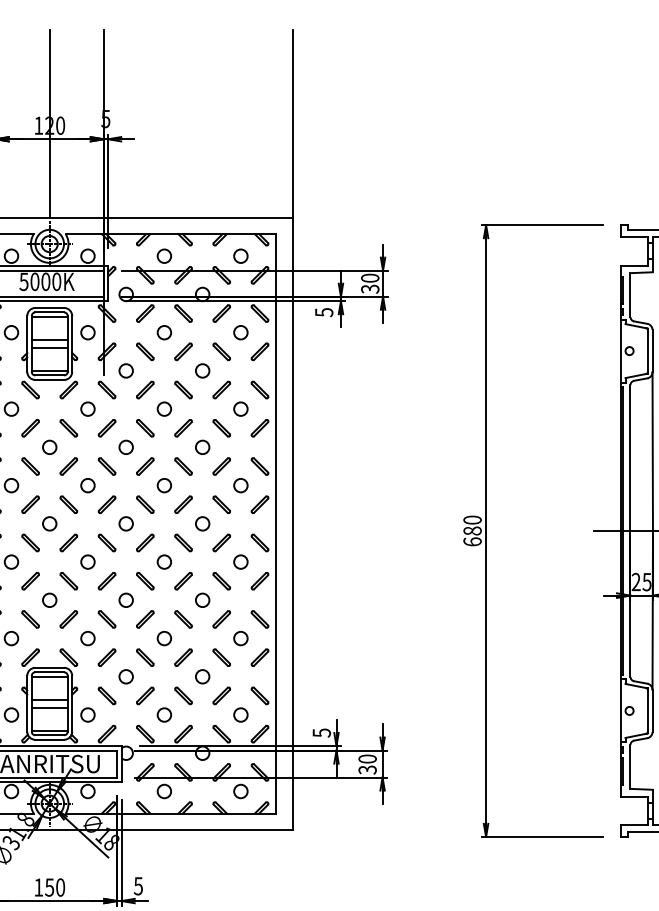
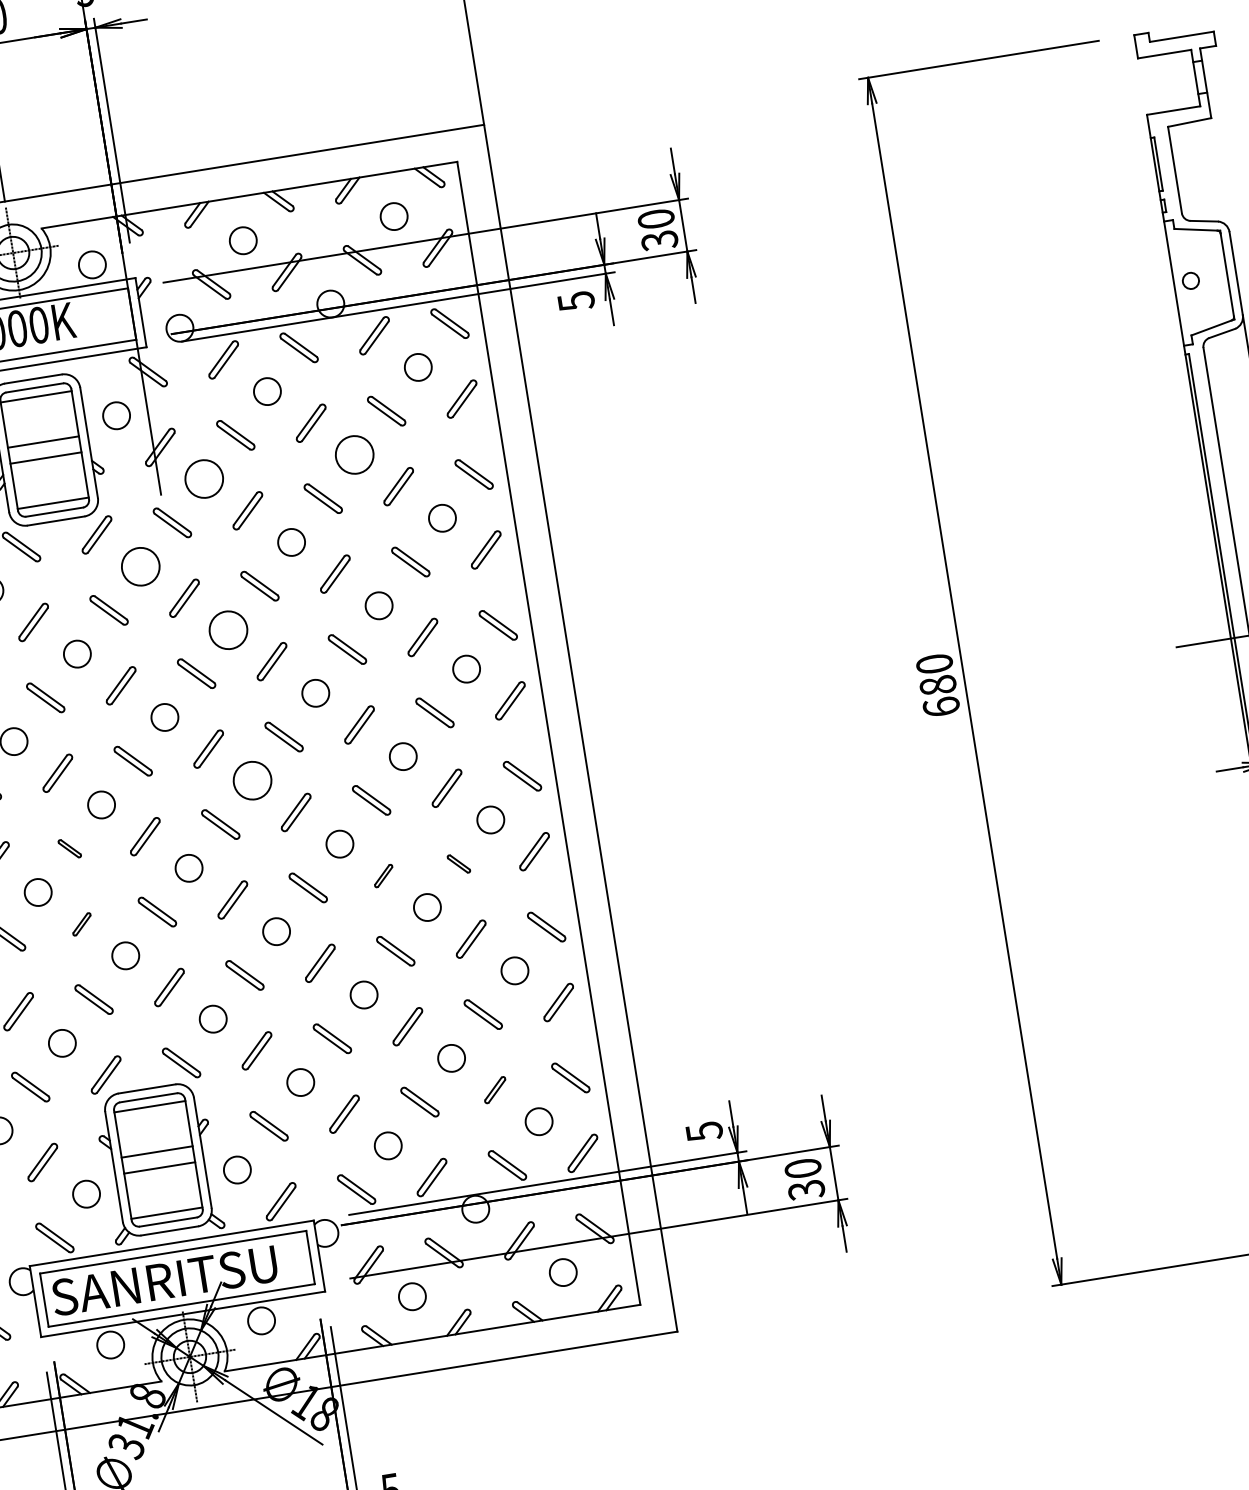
circle: (125, 370) -> (202, 478), size x1.4
circle: (202, 370) -> (354, 454), size x1.4
circle: (87, 408) -> (139, 565), size x1.4
circle: (125, 446) -> (226, 628), size x1.4
circle: (125, 523) -> (250, 780), size x1.4
part: (30, 542) -> (69, 847), size x0.6
part: (30, 581) -> (81, 924), size x0.6
part: (183, 581) -> (383, 876), size x0.6
part: (221, 581) -> (458, 864), size x0.6
part: (221, 695) -> (494, 1089), size x0.7

